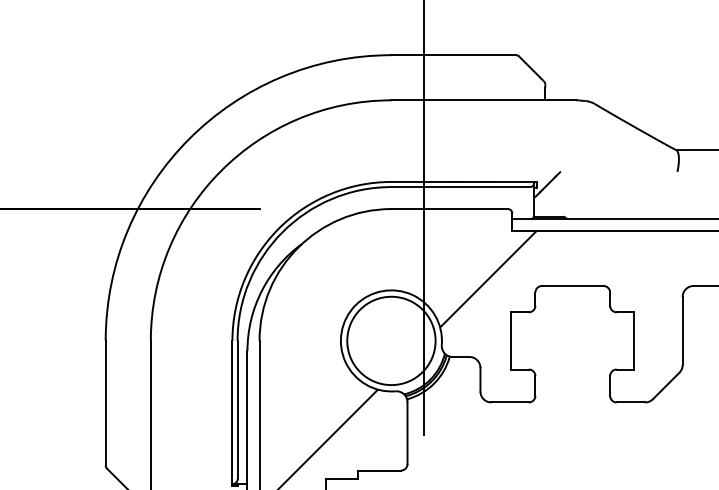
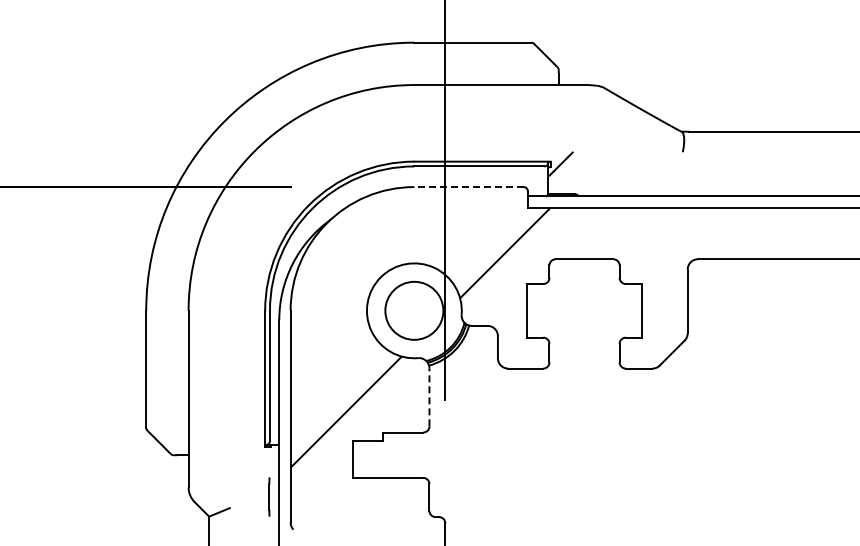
line: (450, 209) -> (469, 187), solid -> dashed
circle: (390, 340) -> (413, 310), size x0.7
line: (407, 433) -> (429, 397), solid -> dashed

